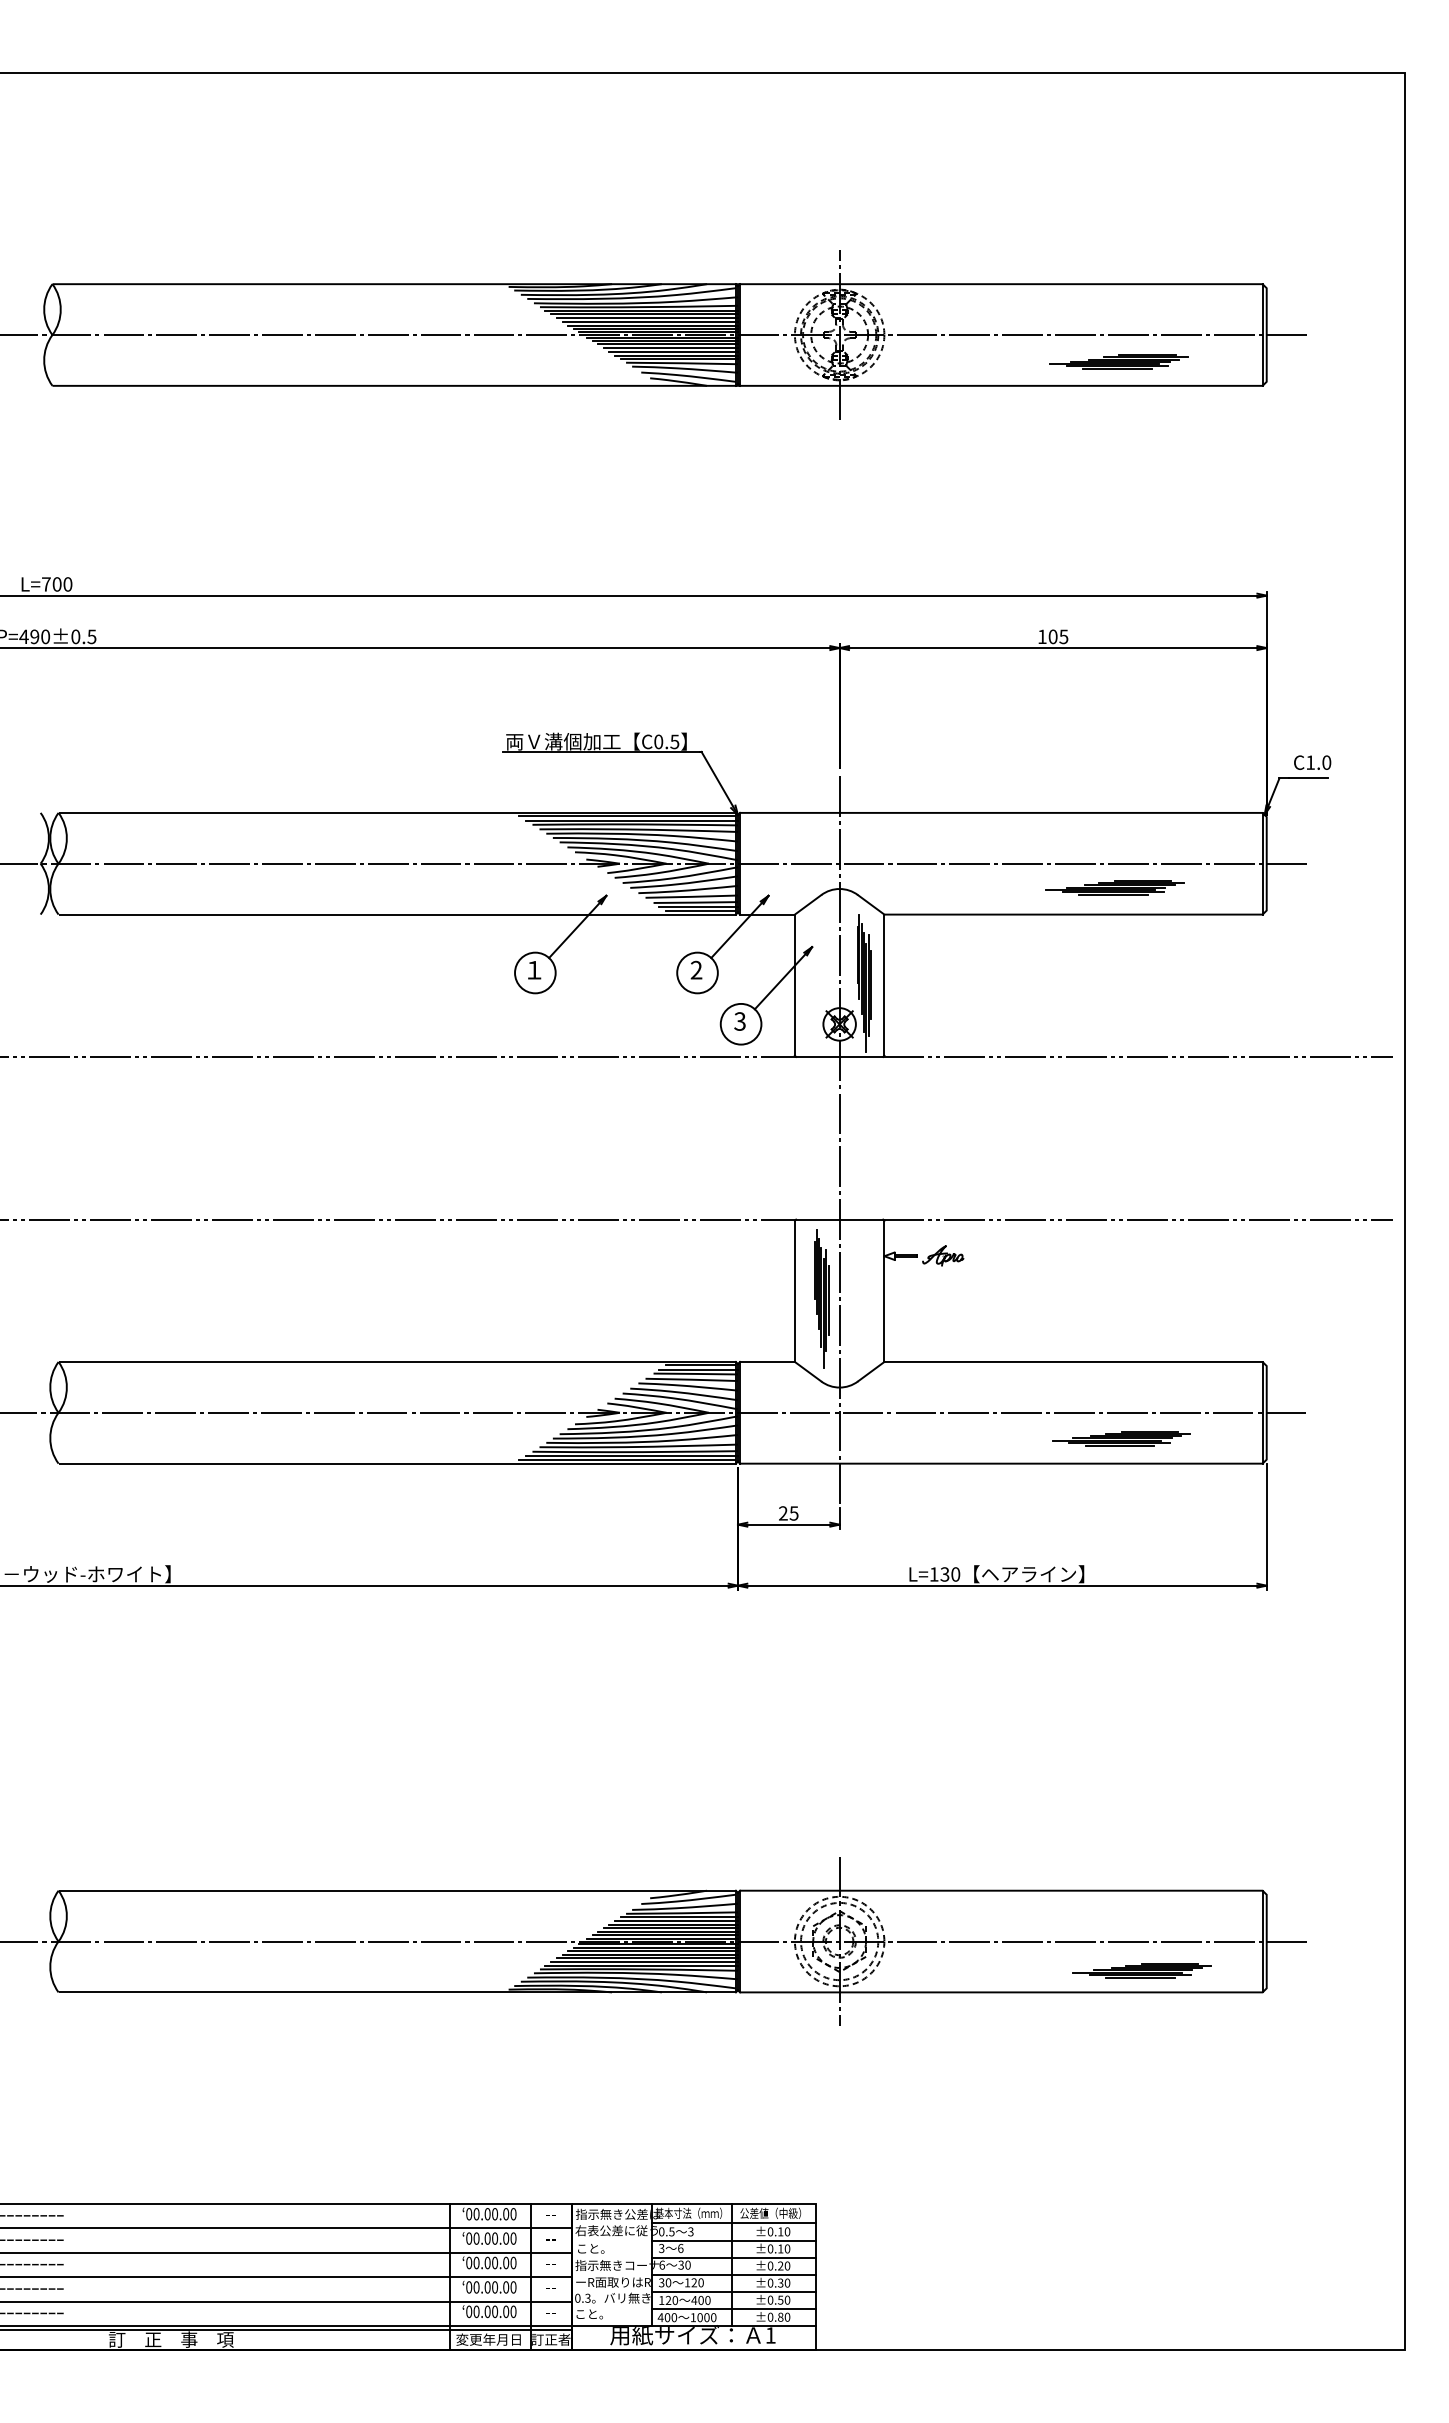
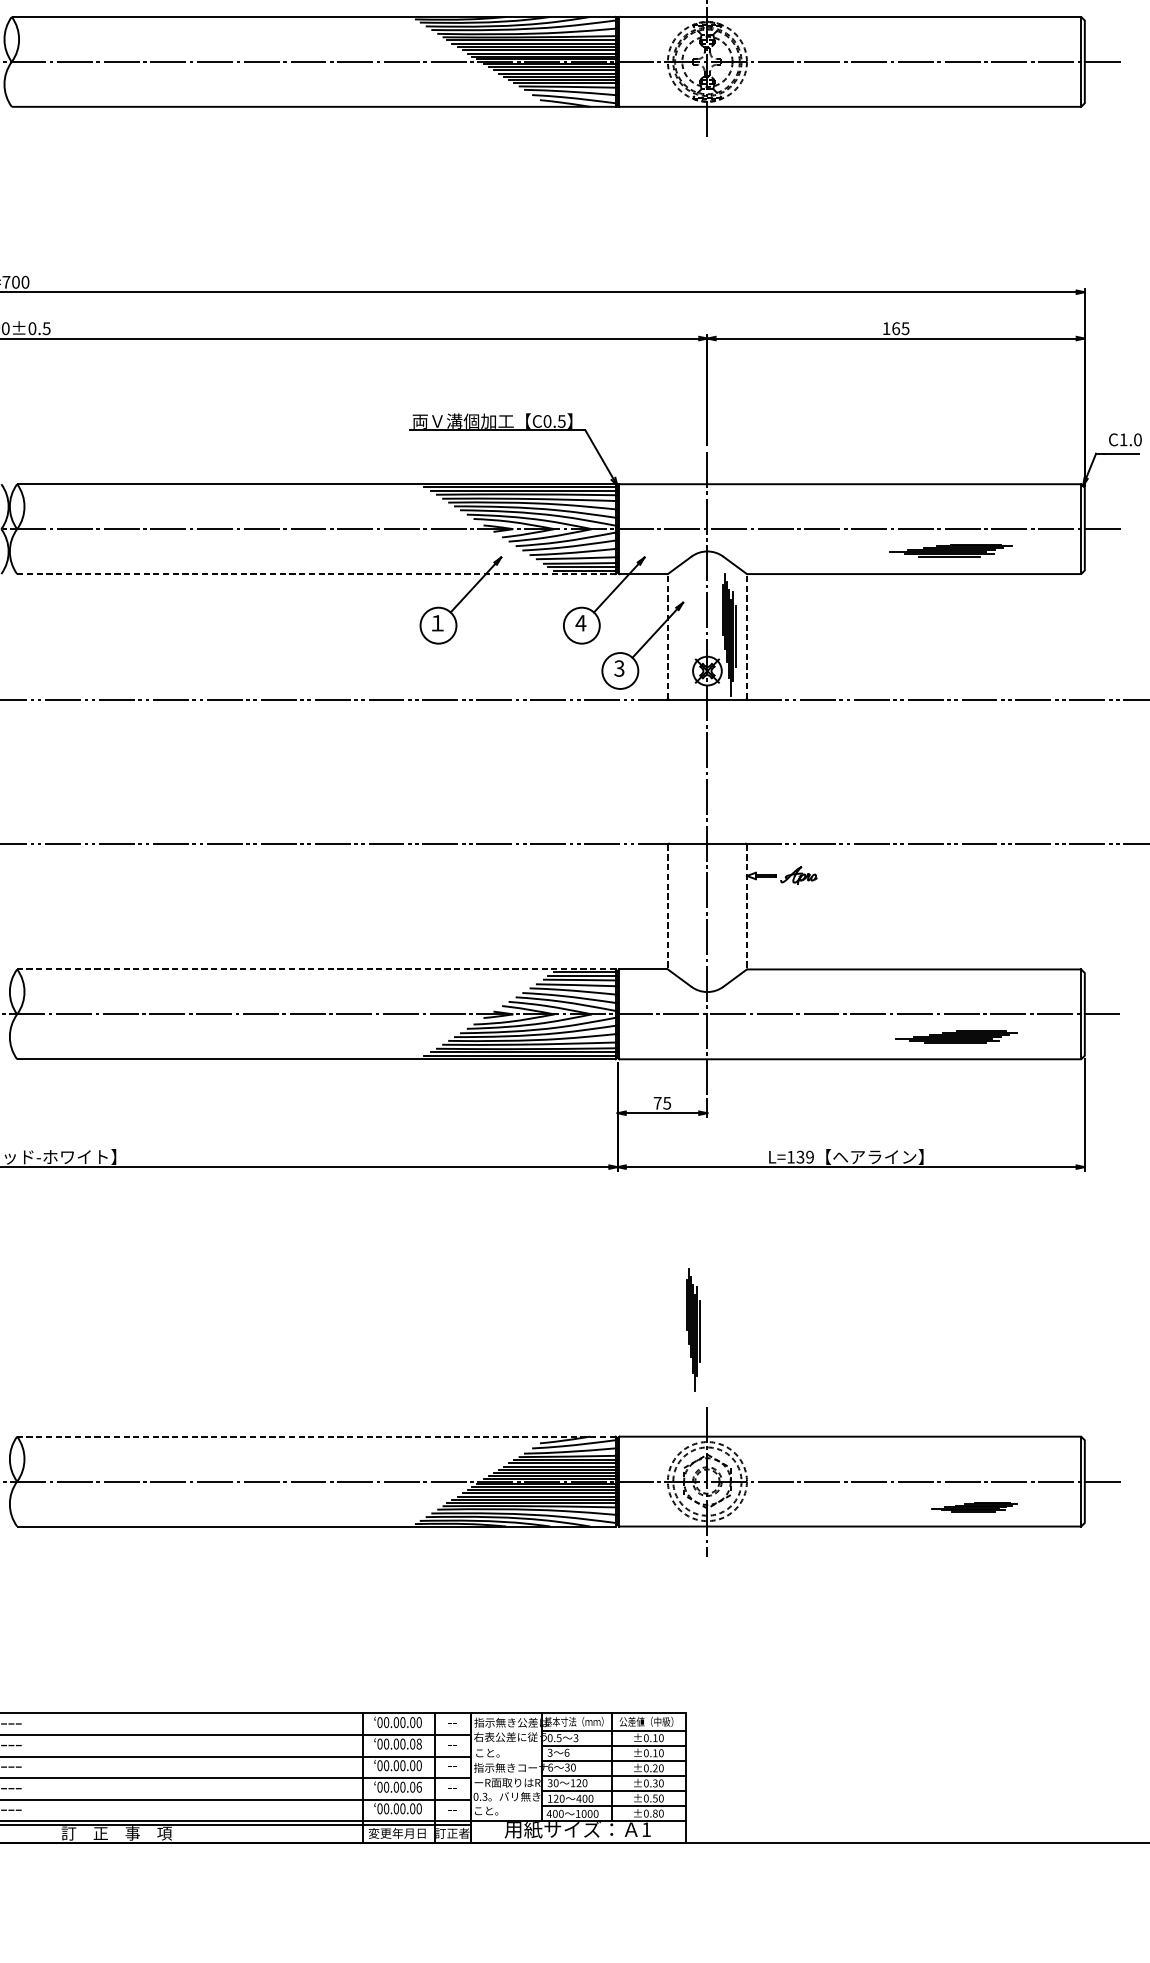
part: (1118, 361) -> (953, 85), removed
text: (1052, 636) -> (895, 328), 105 -> 165
line: (397, 914) -> (316, 573), solid -> dashed
text: (696, 969) -> (580, 622), 2 -> 4
line: (794, 985) -> (667, 636), solid -> dashed
line: (884, 985) -> (747, 636), solid -> dashed
line: (794, 1291) -> (667, 907), solid -> dashed
line: (884, 1291) -> (747, 907), solid -> dashed
part: (821, 1298) -> (693, 1329), moved
line: (397, 1361) -> (316, 969), solid -> dashed
text: (783, 1513) -> (657, 1103), 25 -> 75
text: (955, 1574) -> (809, 1157), L=130 -> L=139
line: (397, 1890) -> (316, 1436), solid -> dashed
part: (1141, 1970) -> (974, 1507), size x0.7
text: (513, 2238) -> (419, 1744), 00.00.00 -> 00.00.08
text: (513, 2287) -> (419, 1787), 00.00.00 -> 00.00.06

